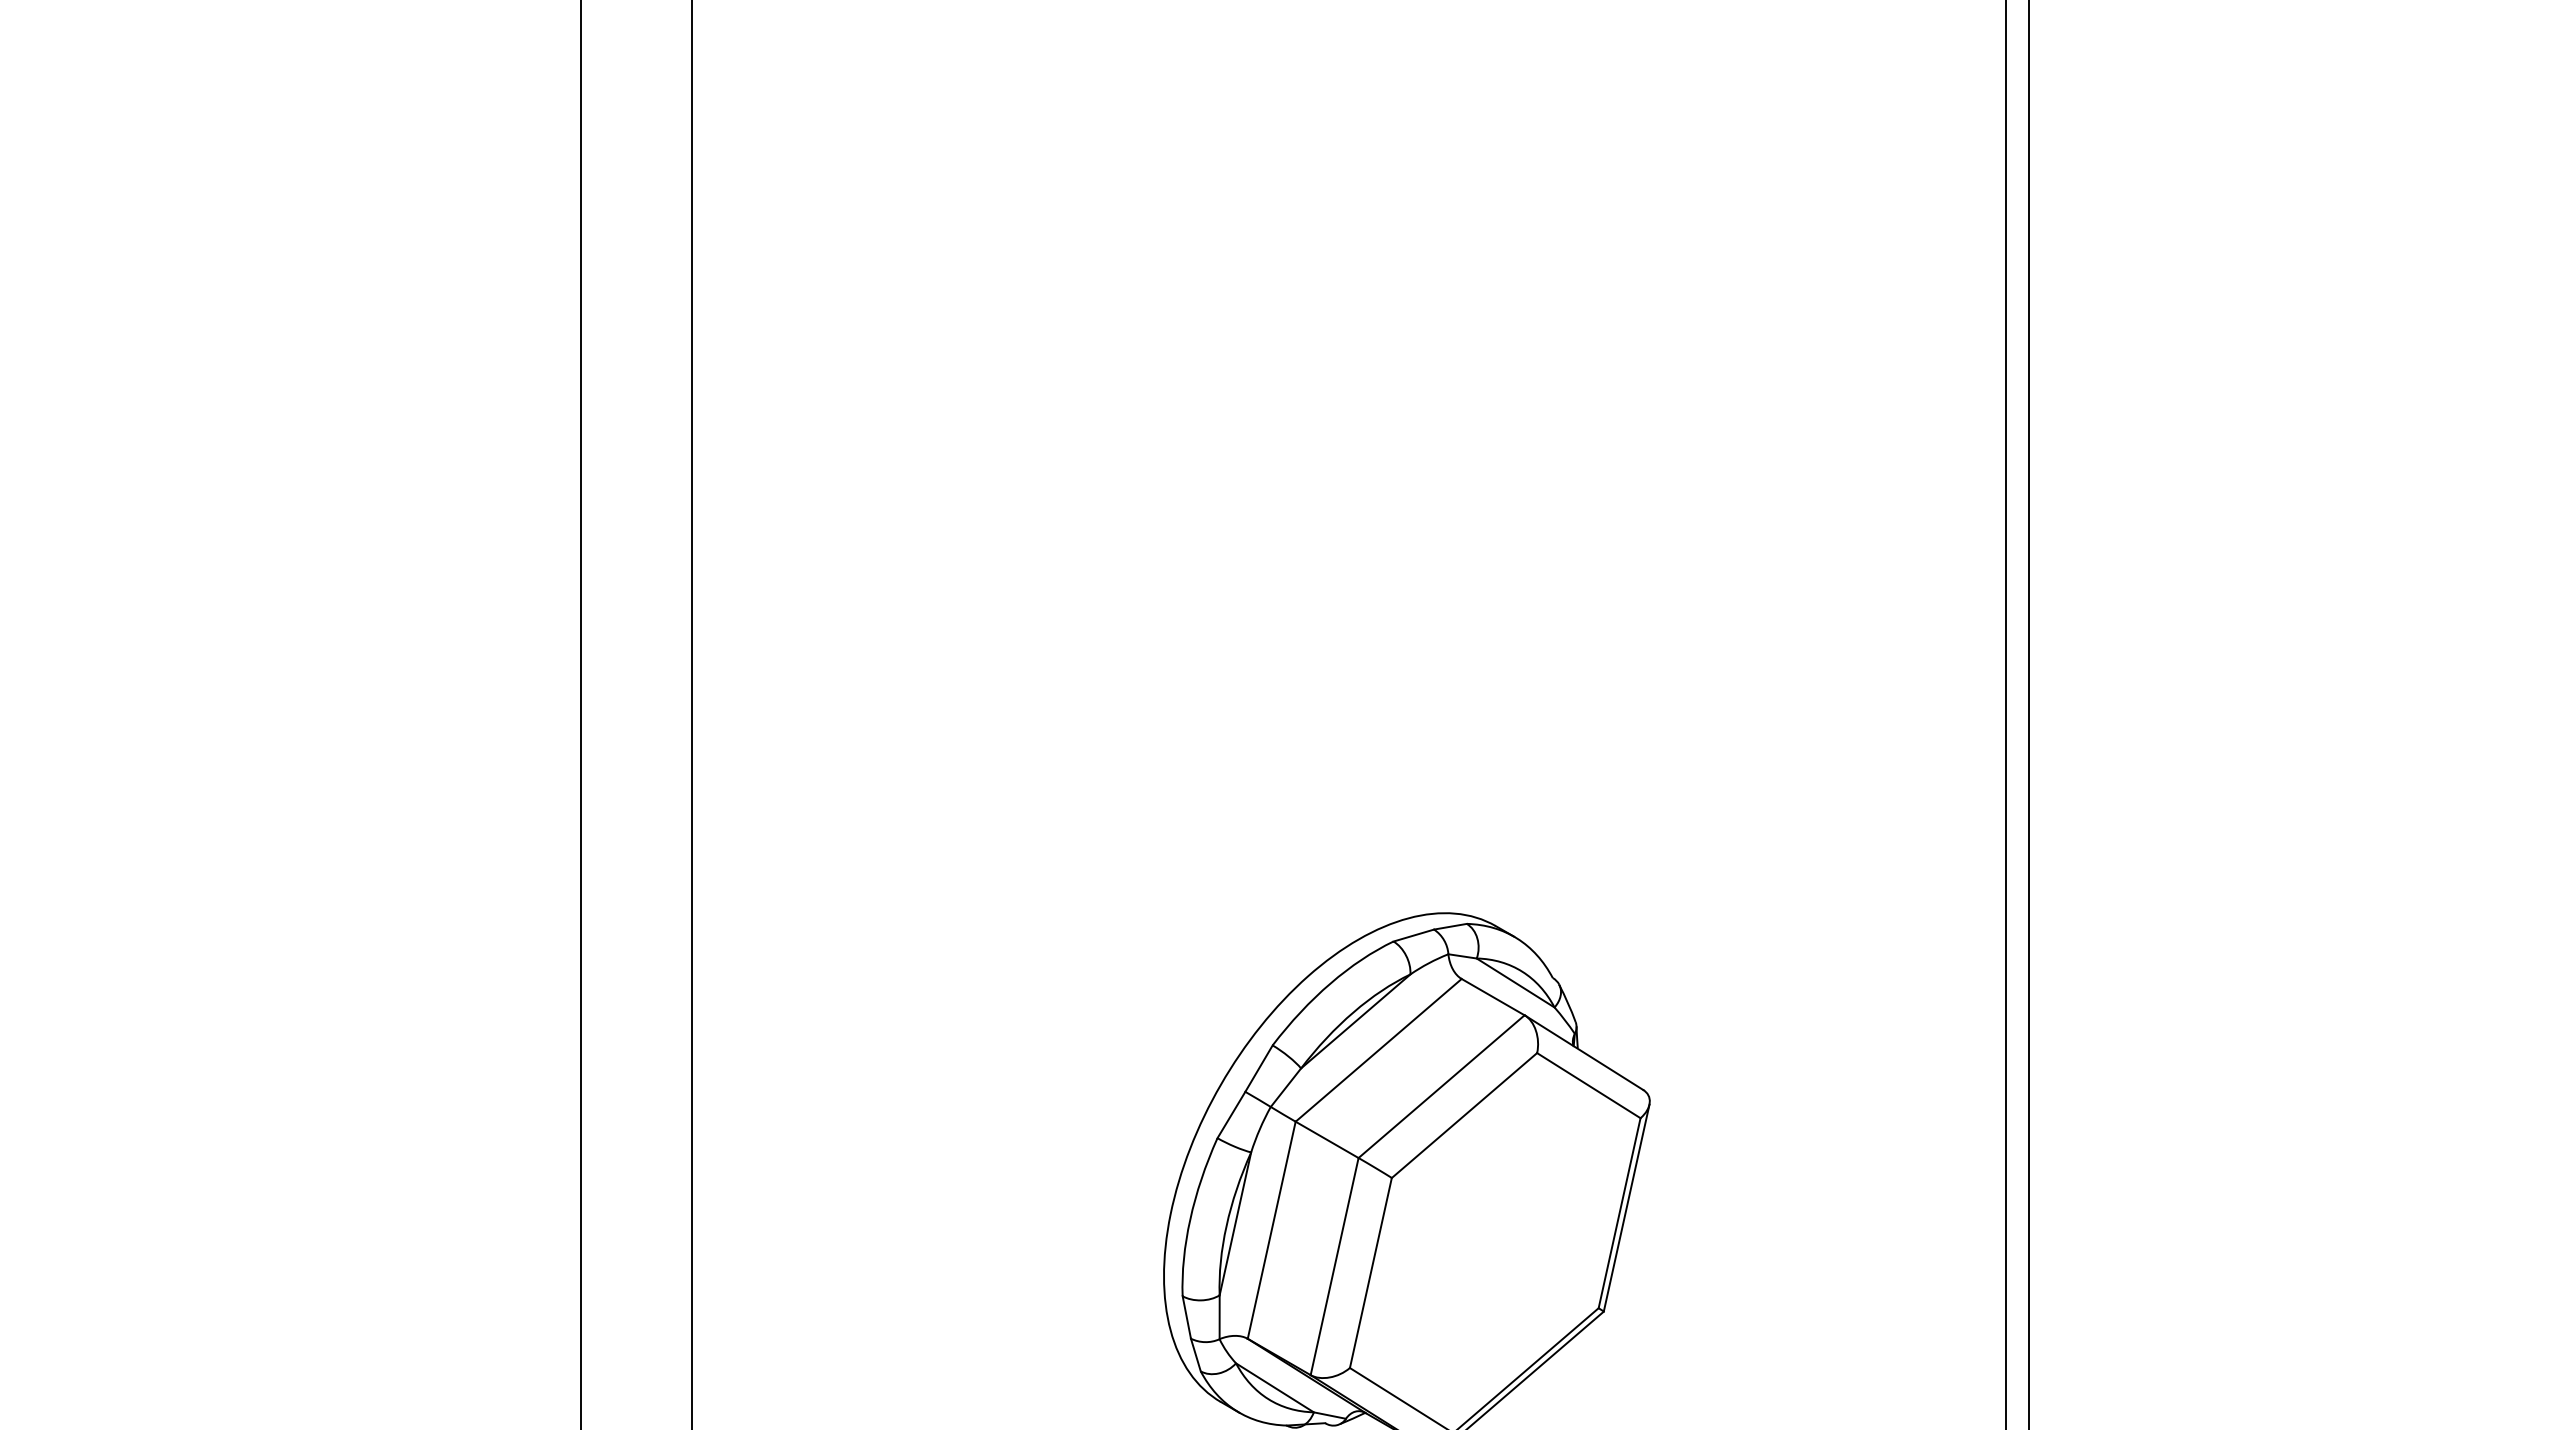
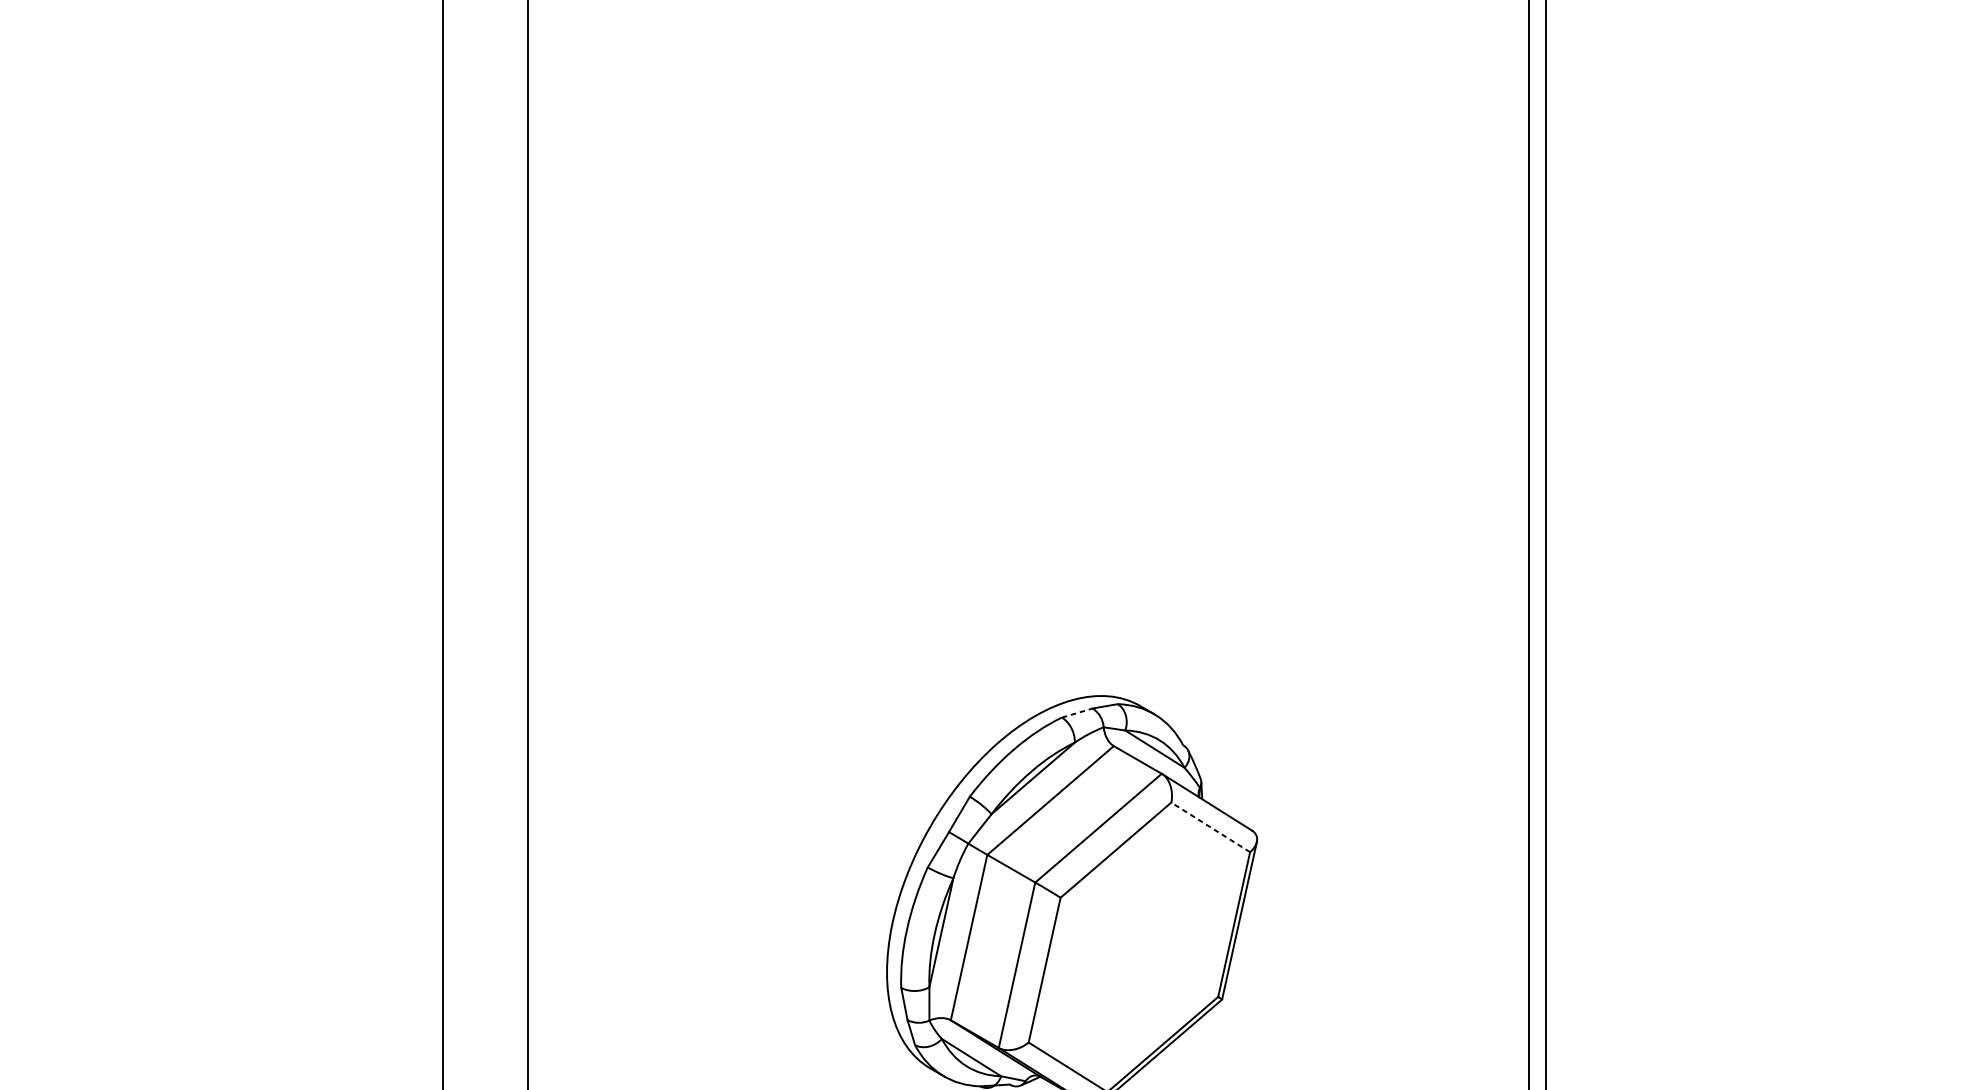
line: (1414, 935) -> (1077, 712), solid -> dashed
line: (1588, 1085) -> (1210, 827), solid -> dashed

